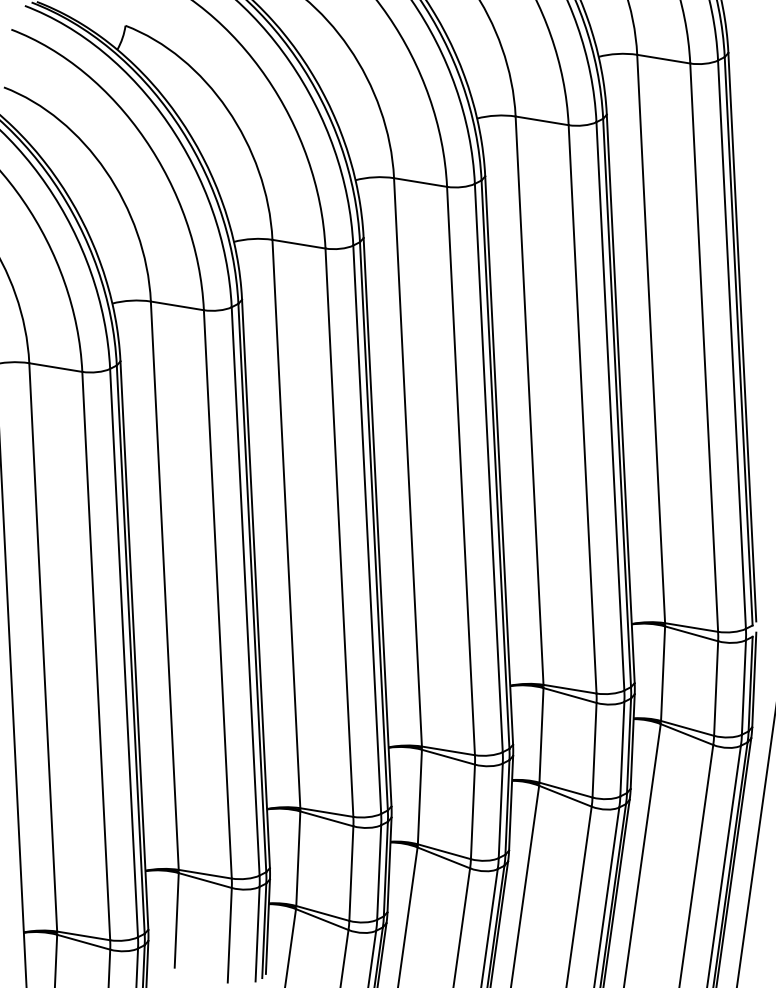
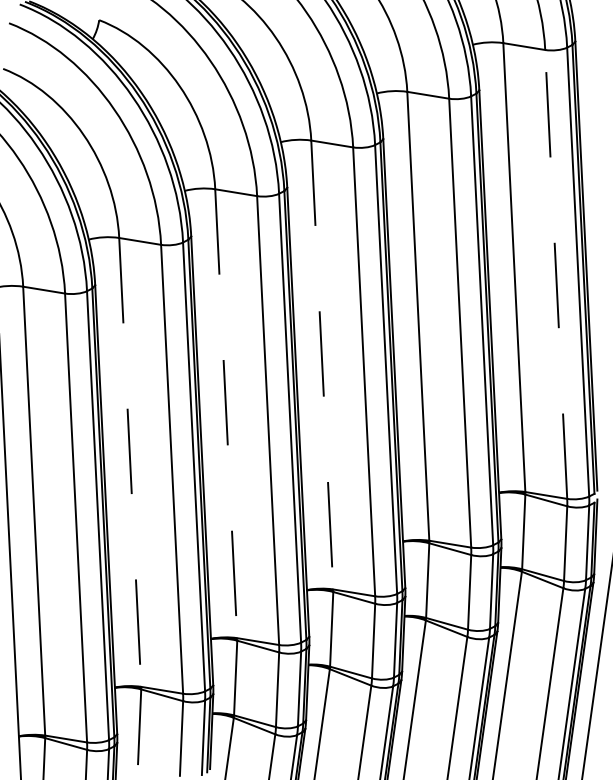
line: (704, 347) -> (556, 274), solid -> dashed
line: (407, 462) -> (321, 365), solid -> dashed
line: (286, 524) -> (226, 414), solid -> dashed
line: (164, 585) -> (129, 462), solid -> dashed

